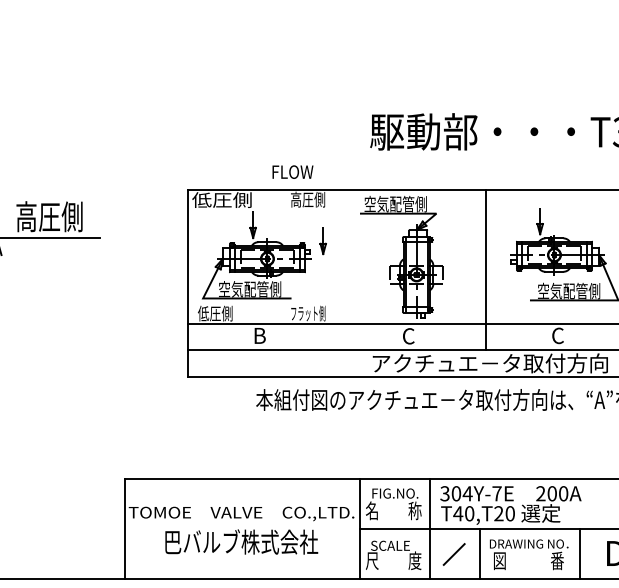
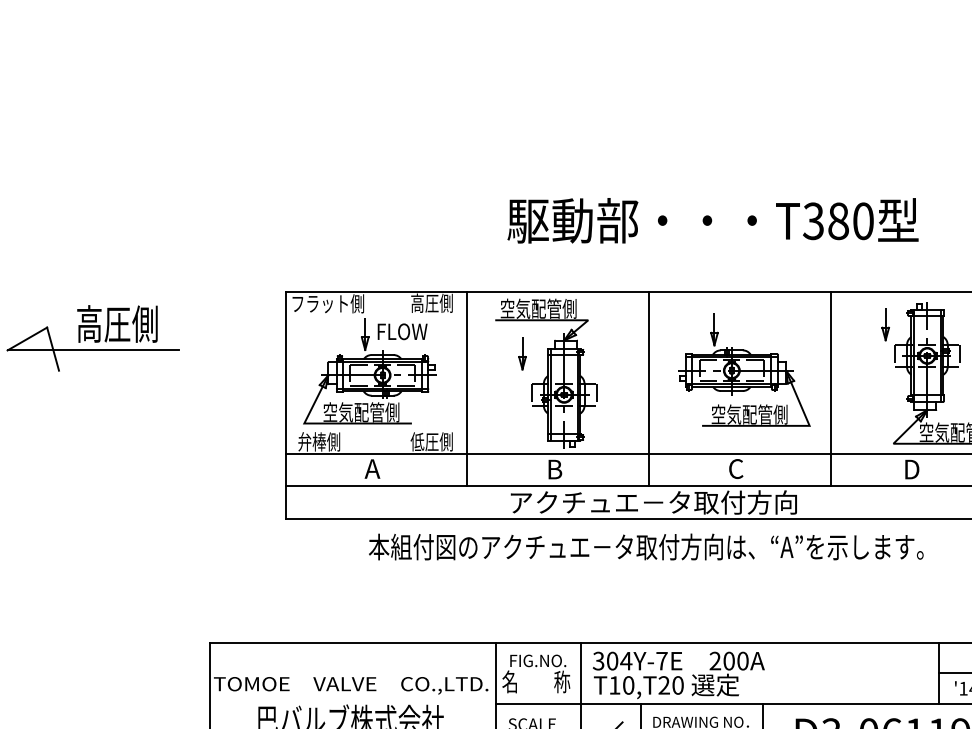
text: (292, 171) -> (402, 331), moved
text: (222, 199) -> (327, 303), 低圧側 -> フラット側
part: (323, 240) -> (522, 353), moved
line: (337, 269) -> (467, 388), added
text: (209, 313) -> (311, 441), 低圧側 -> 弁棒側
text: (307, 313) -> (431, 441), フラット側 -> 低圧側
text: (259, 335) -> (372, 468), B -> A
text: (408, 336) -> (554, 469), C -> B
text: (458, 513) -> (614, 685), T40,T20 -> T10,T20

